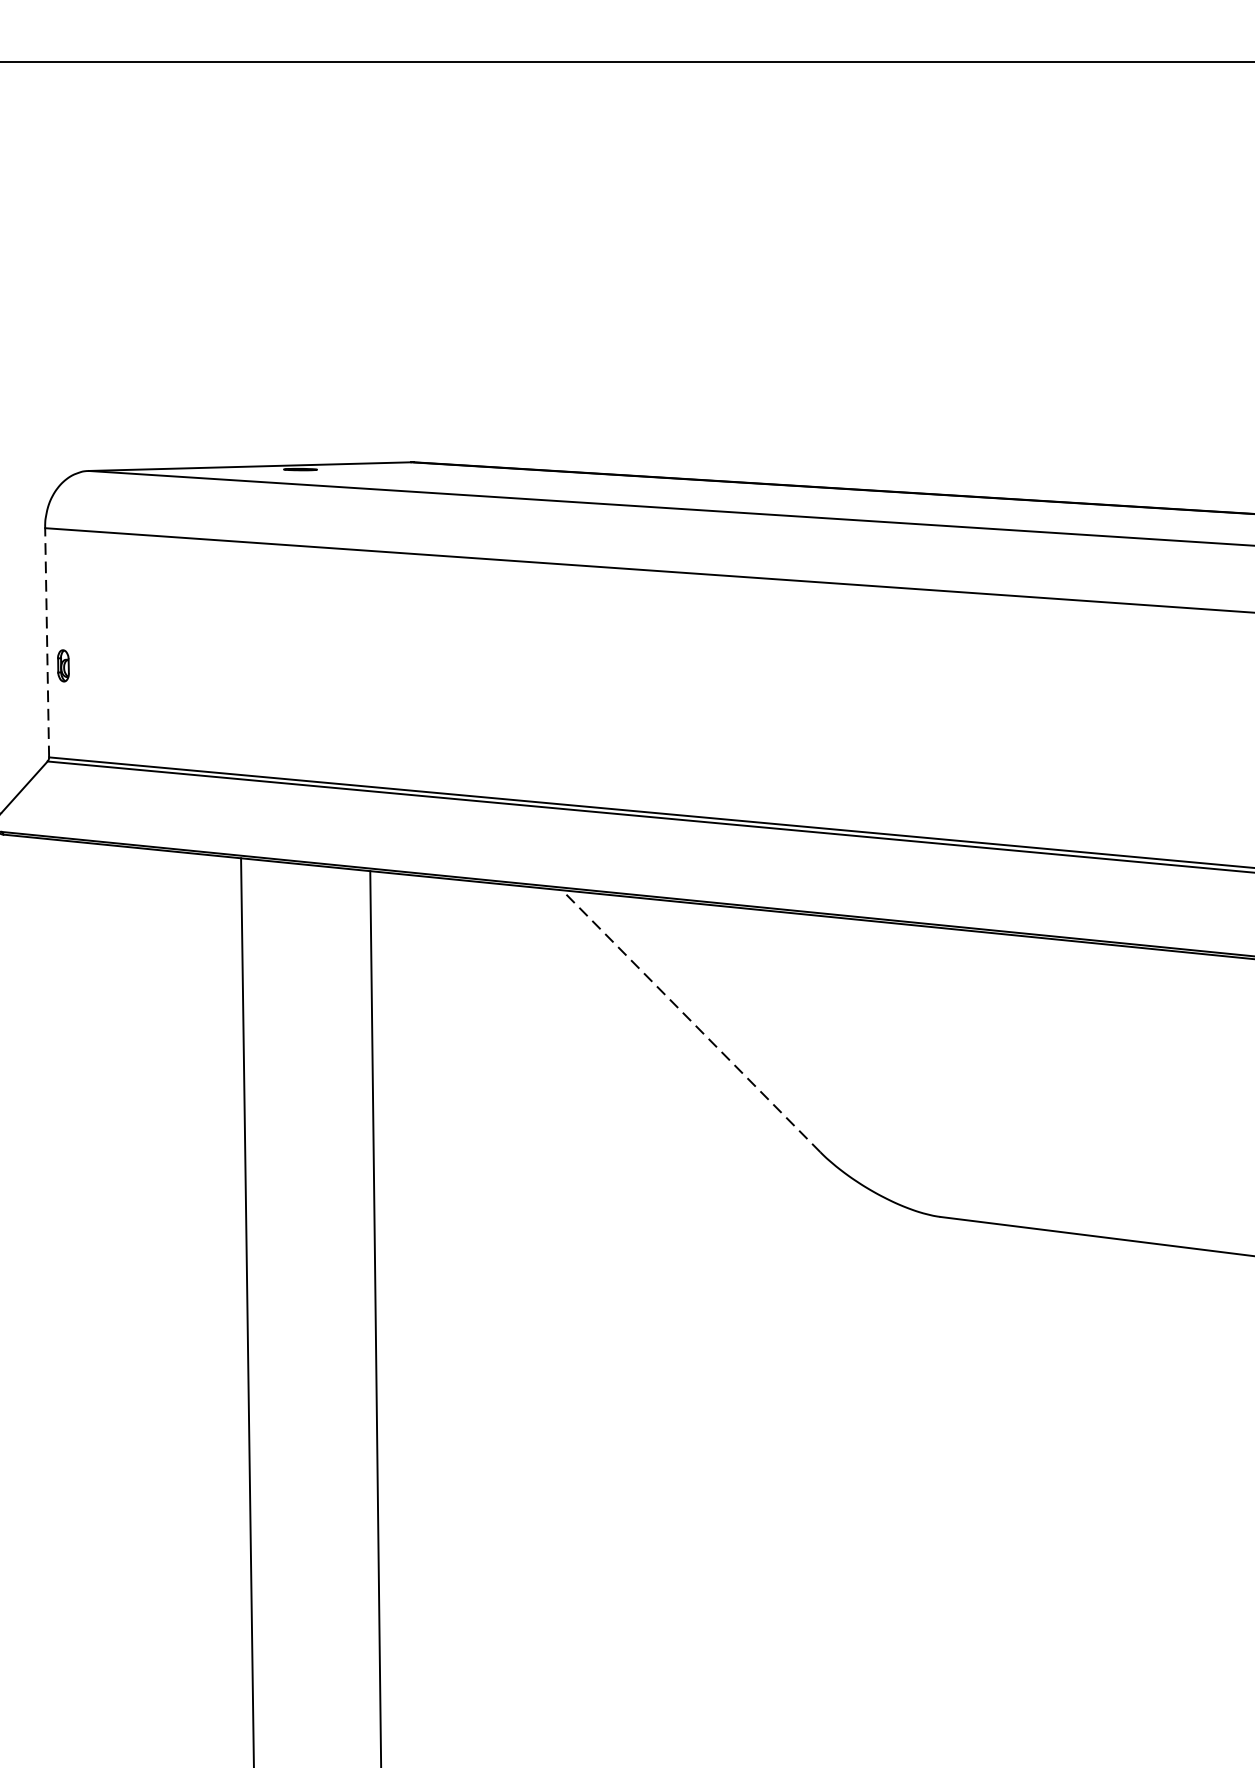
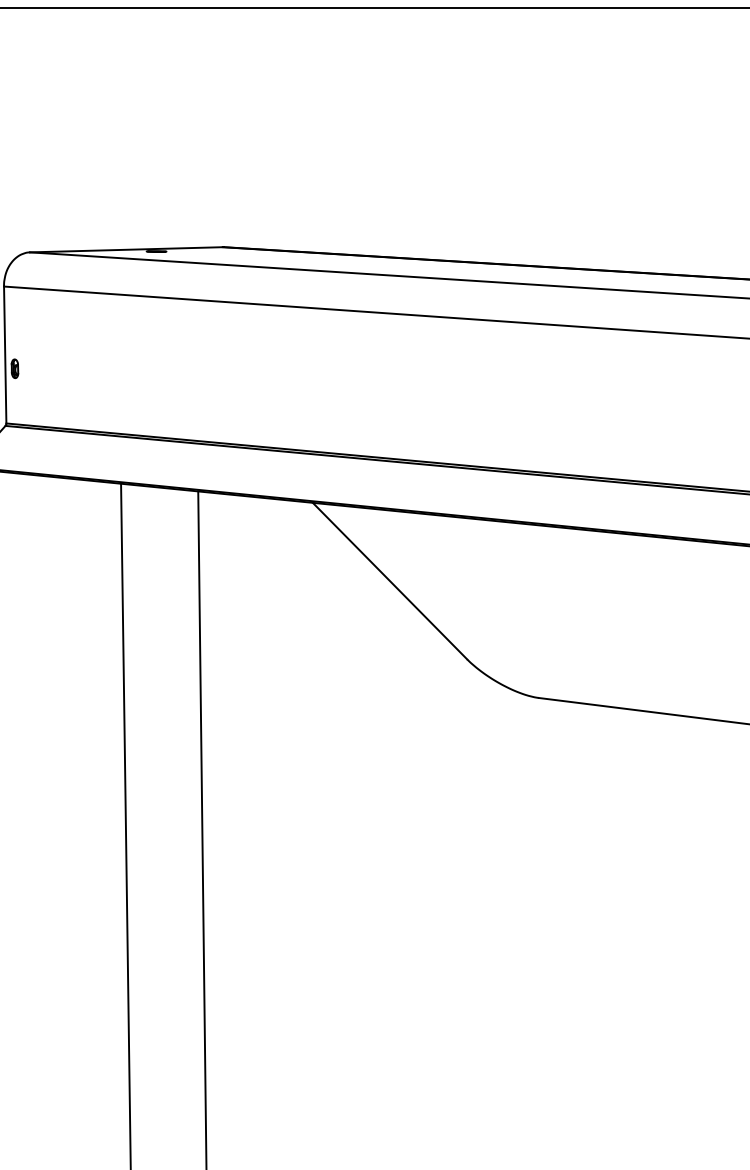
line: (47, 641) -> (5, 354), dashed -> solid
line: (690, 1021) -> (389, 581), dashed -> solid

